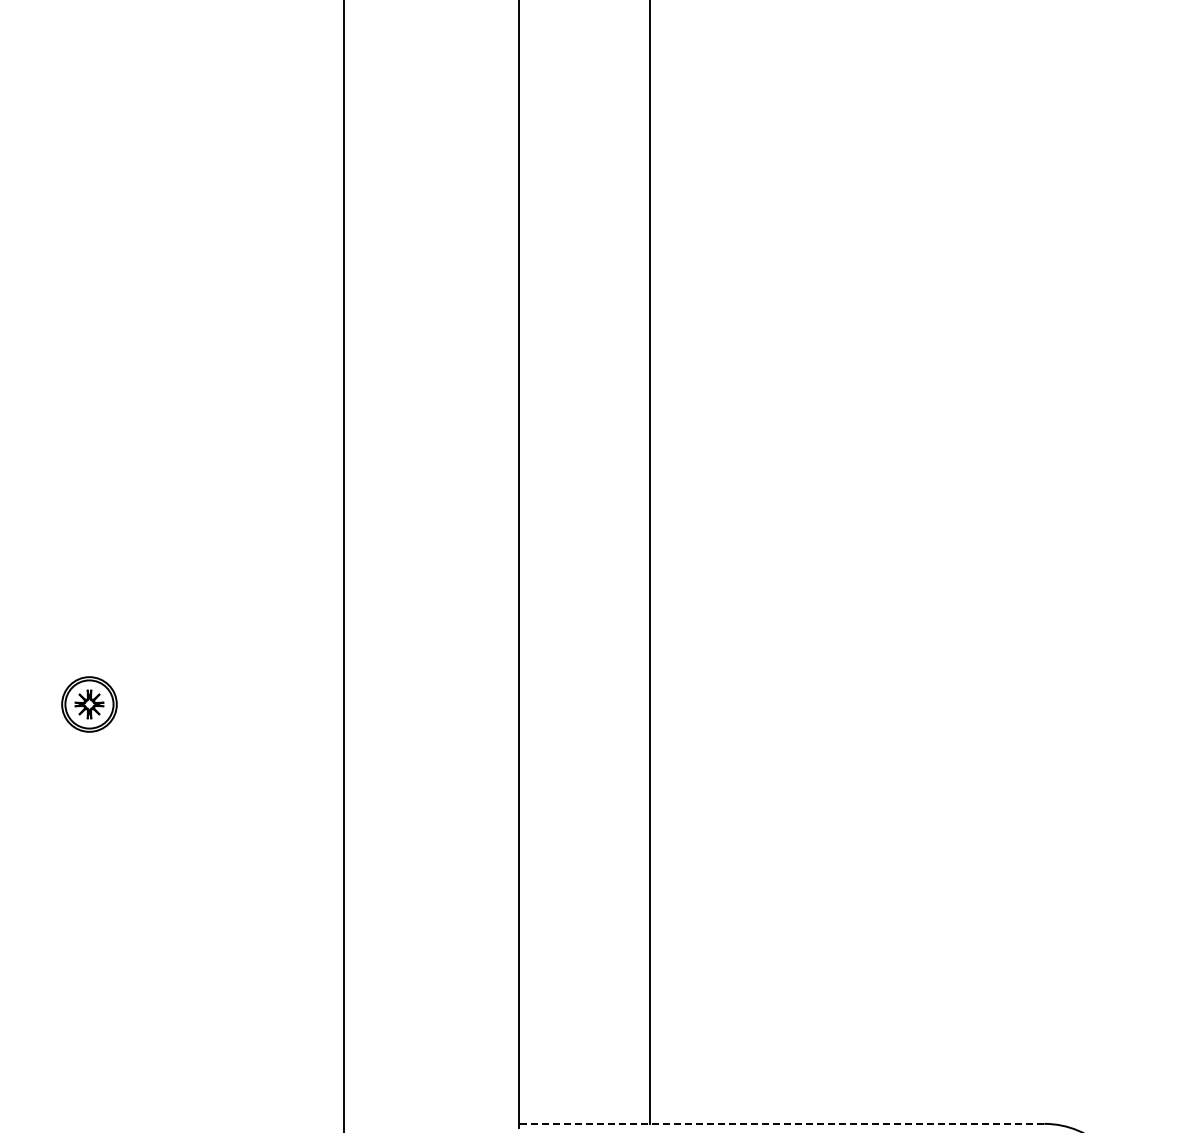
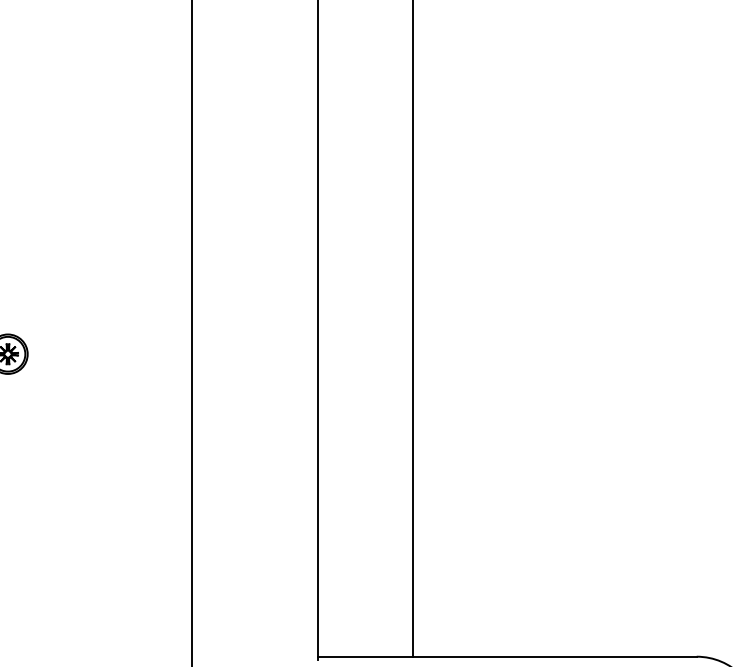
line: (781, 1123) -> (507, 656), dashed -> solid

